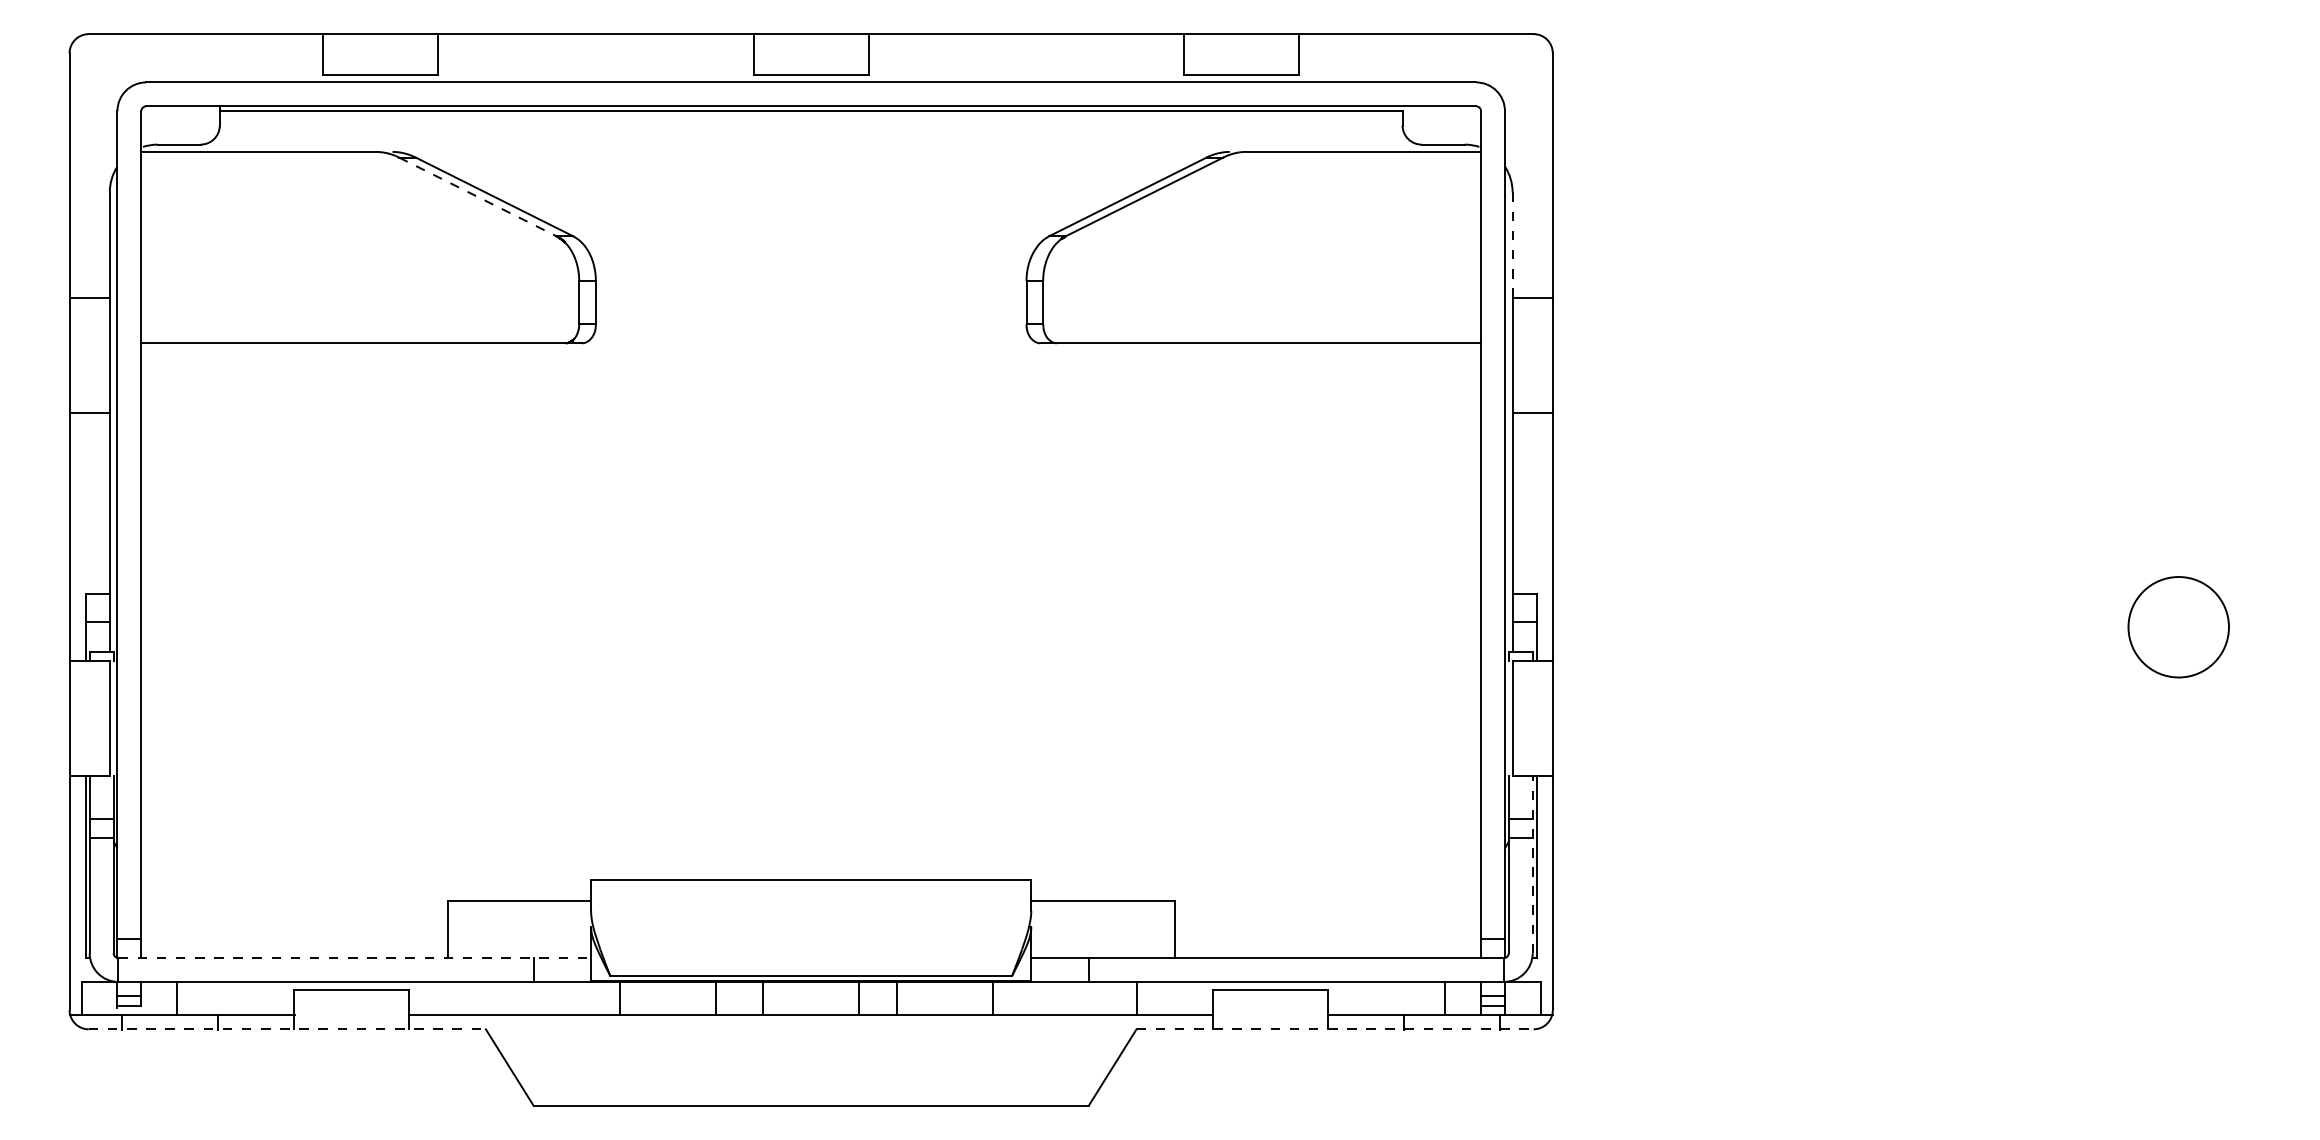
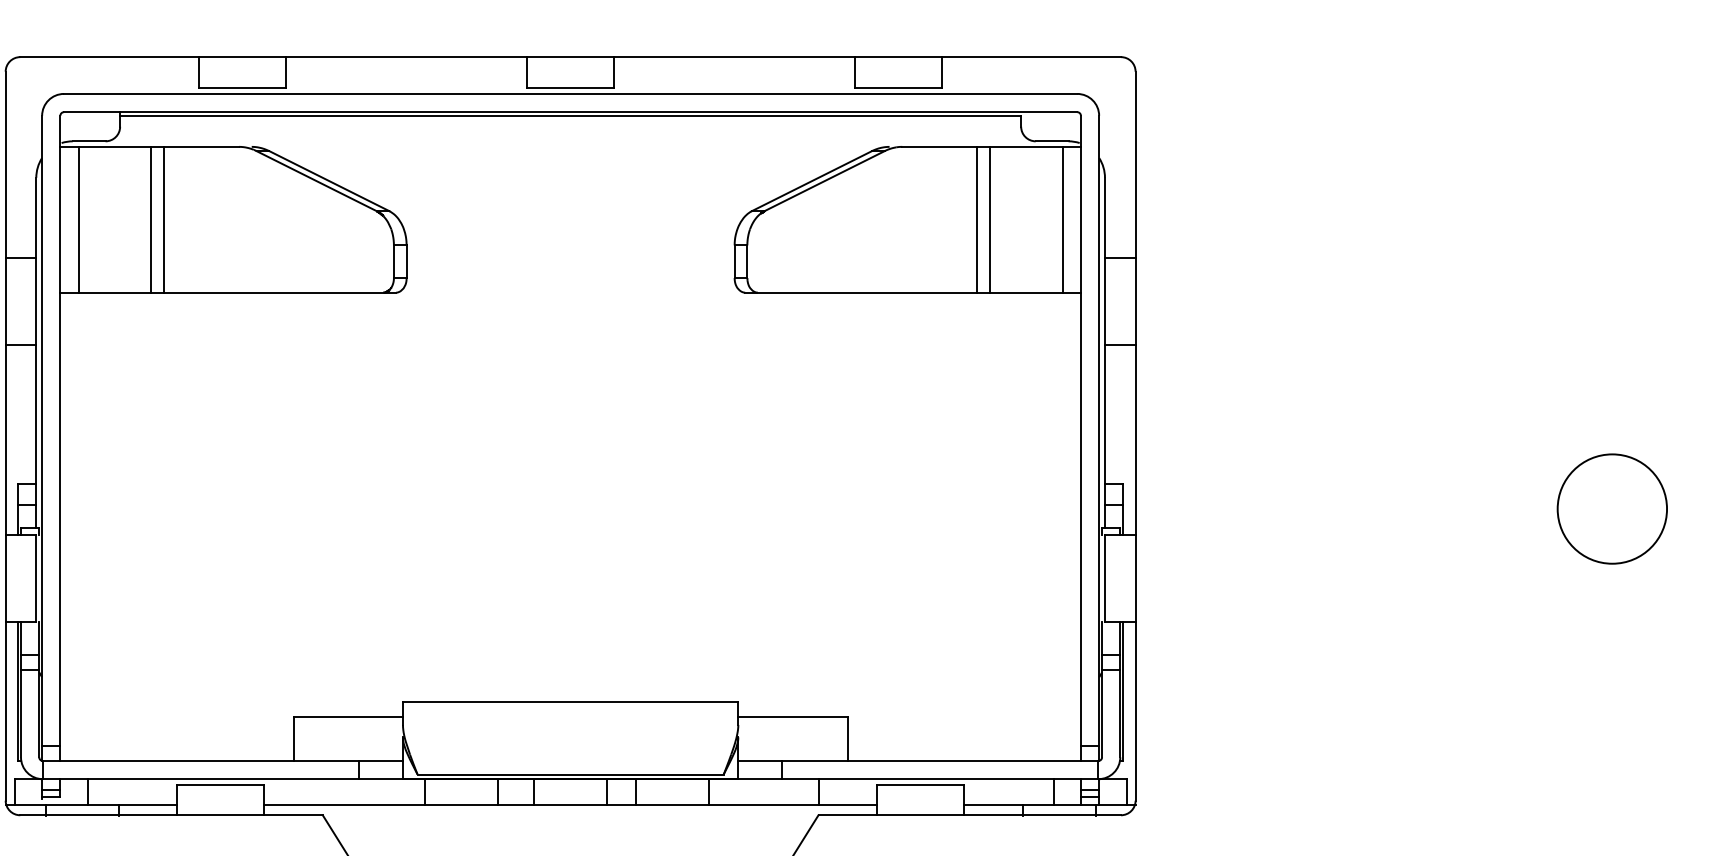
line: (477, 196) -> (316, 180), dashed -> solid
line: (1512, 245) -> (1104, 218), dashed -> solid
line: (165, 247) -> (78, 219), added
line: (260, 247) -> (151, 219), added
line: (277, 247) -> (164, 219), added
line: (1344, 247) -> (976, 219), added
line: (1361, 247) -> (989, 219), added
line: (1457, 247) -> (1063, 219), added
circle: (2178, 626) -> (1612, 508), size x1.43
line: (1532, 864) -> (1120, 689), dashed -> solid
line: (355, 958) -> (223, 761), dashed -> solid
line: (287, 1029) -> (171, 815), dashed -> solid
line: (1335, 1029) -> (970, 815), dashed -> solid

